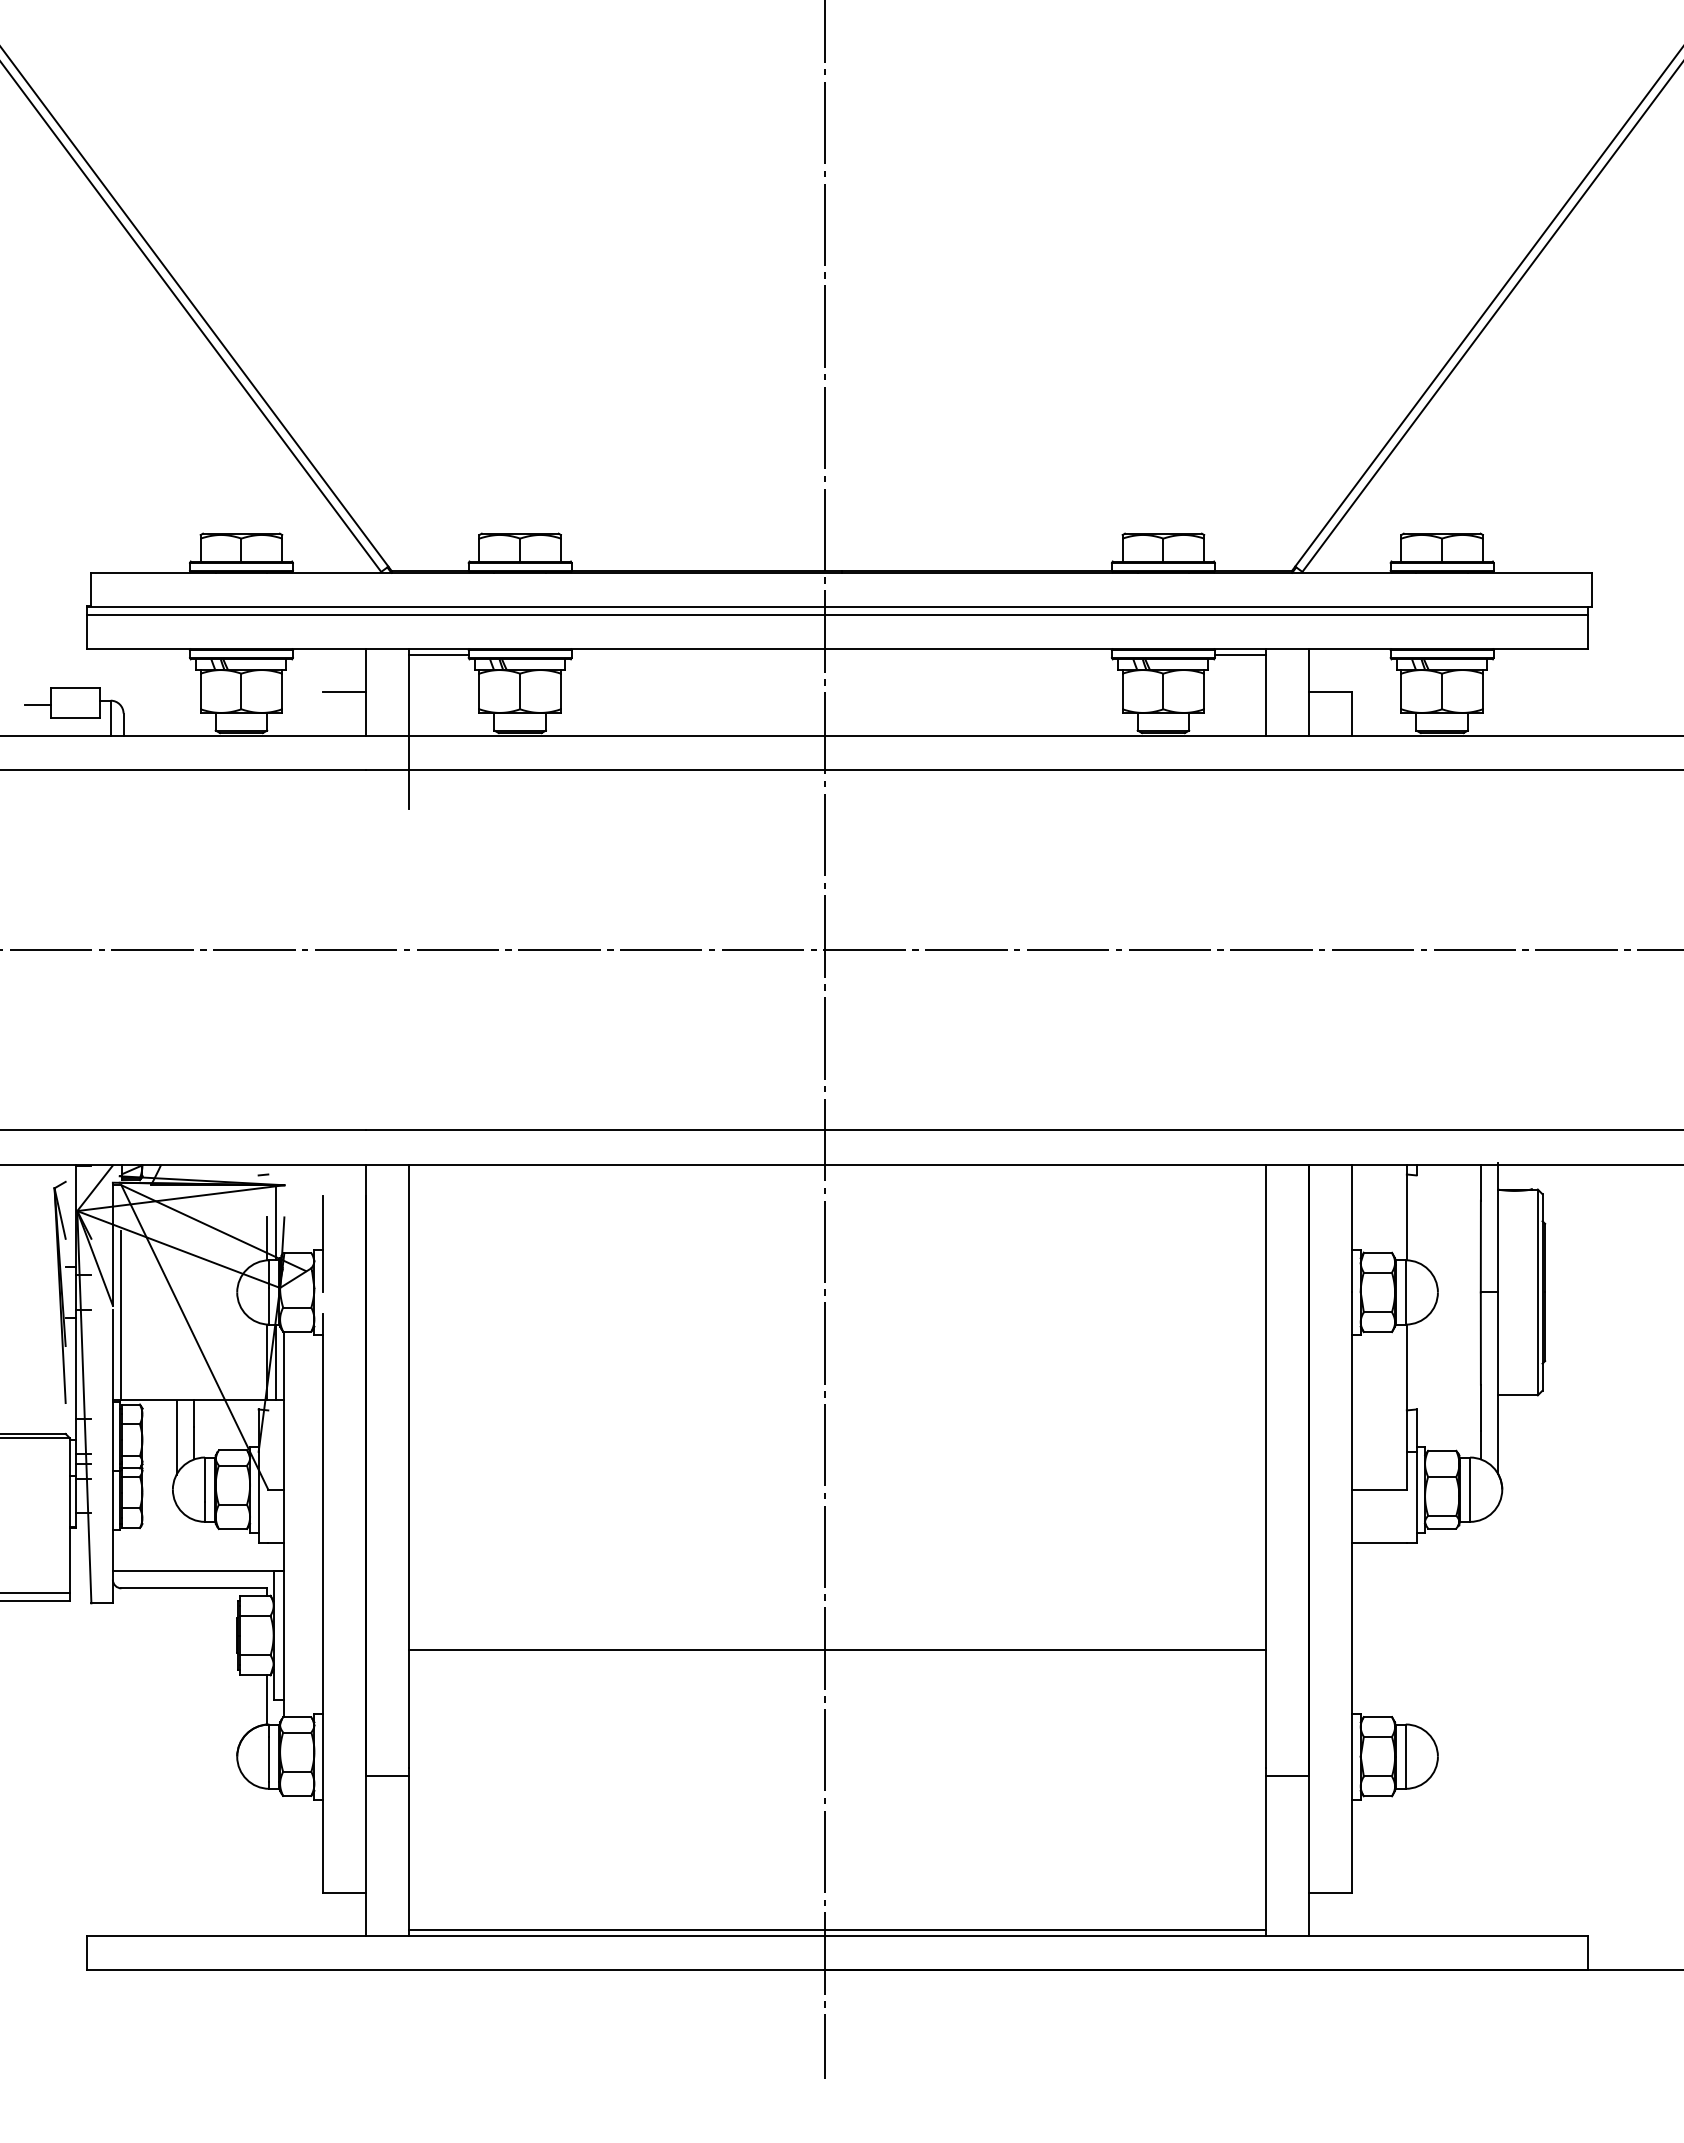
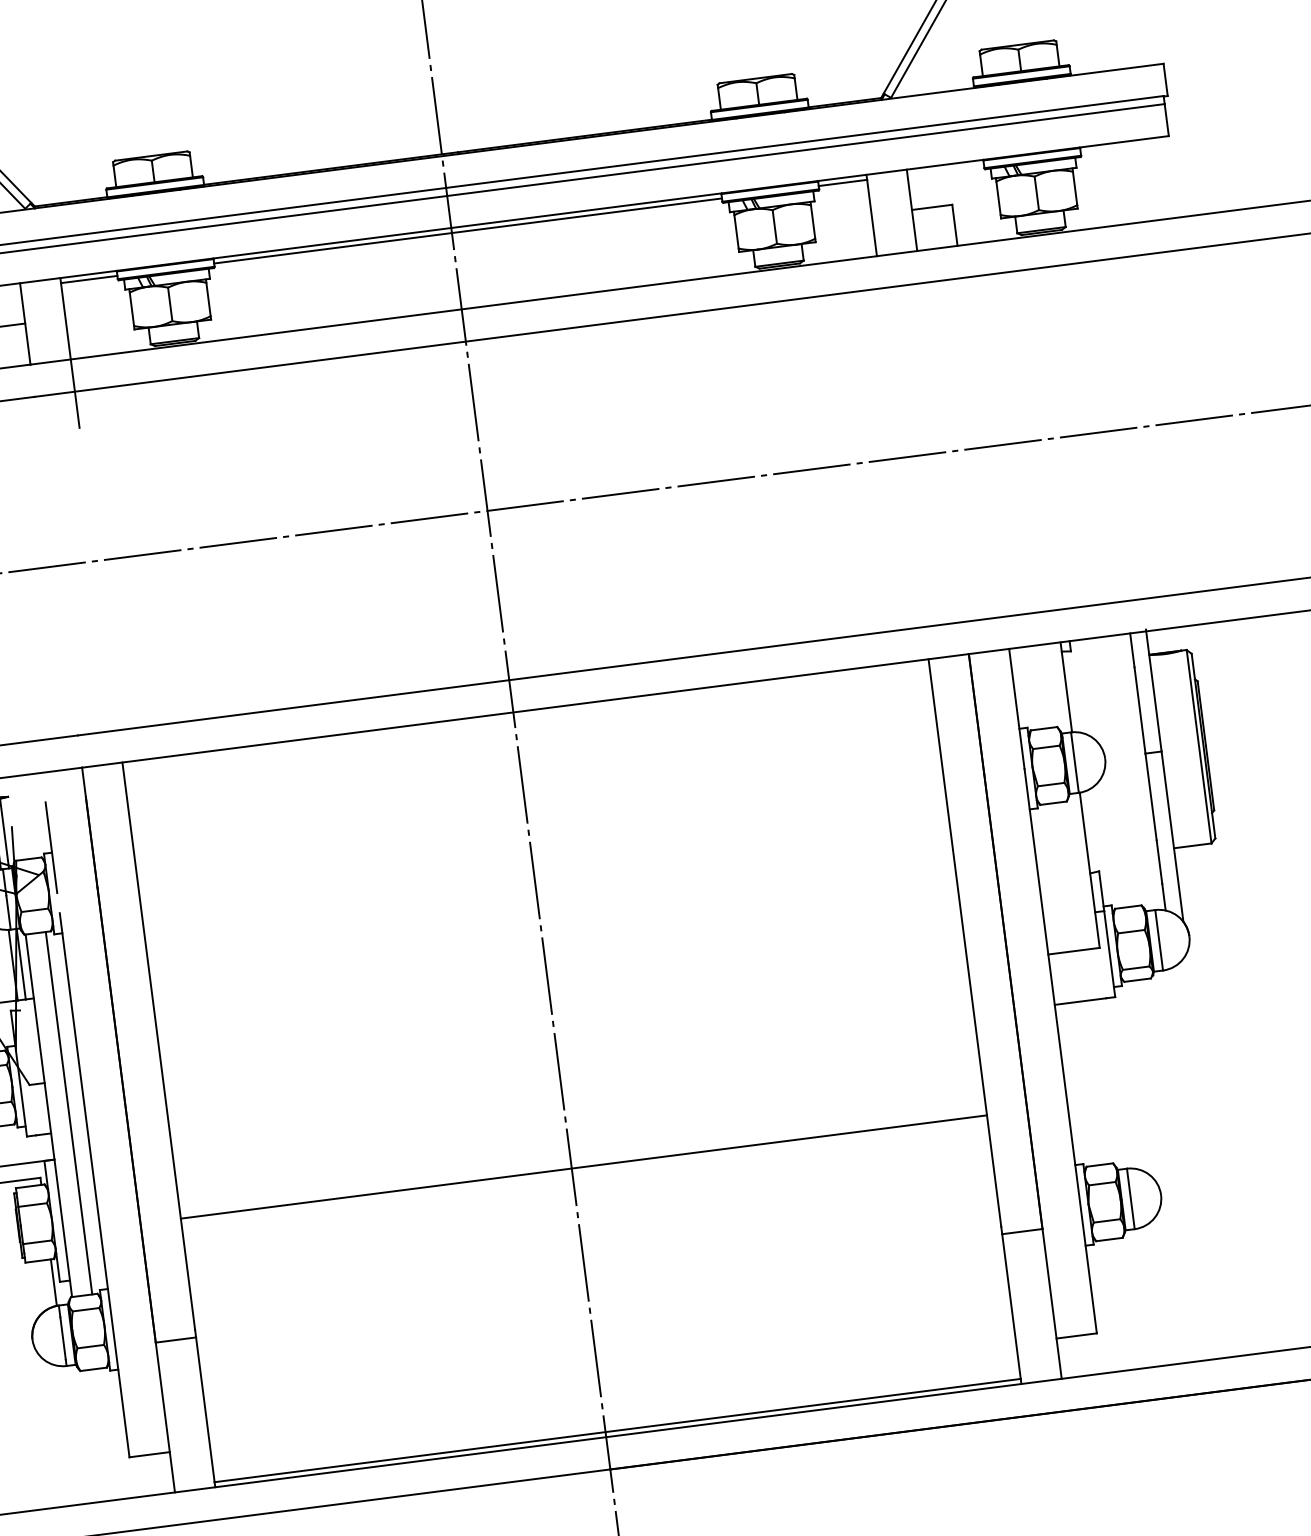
line: (841, 654) -> (467, 230), added
line: (305, 1524) -> (68, 1113), added

